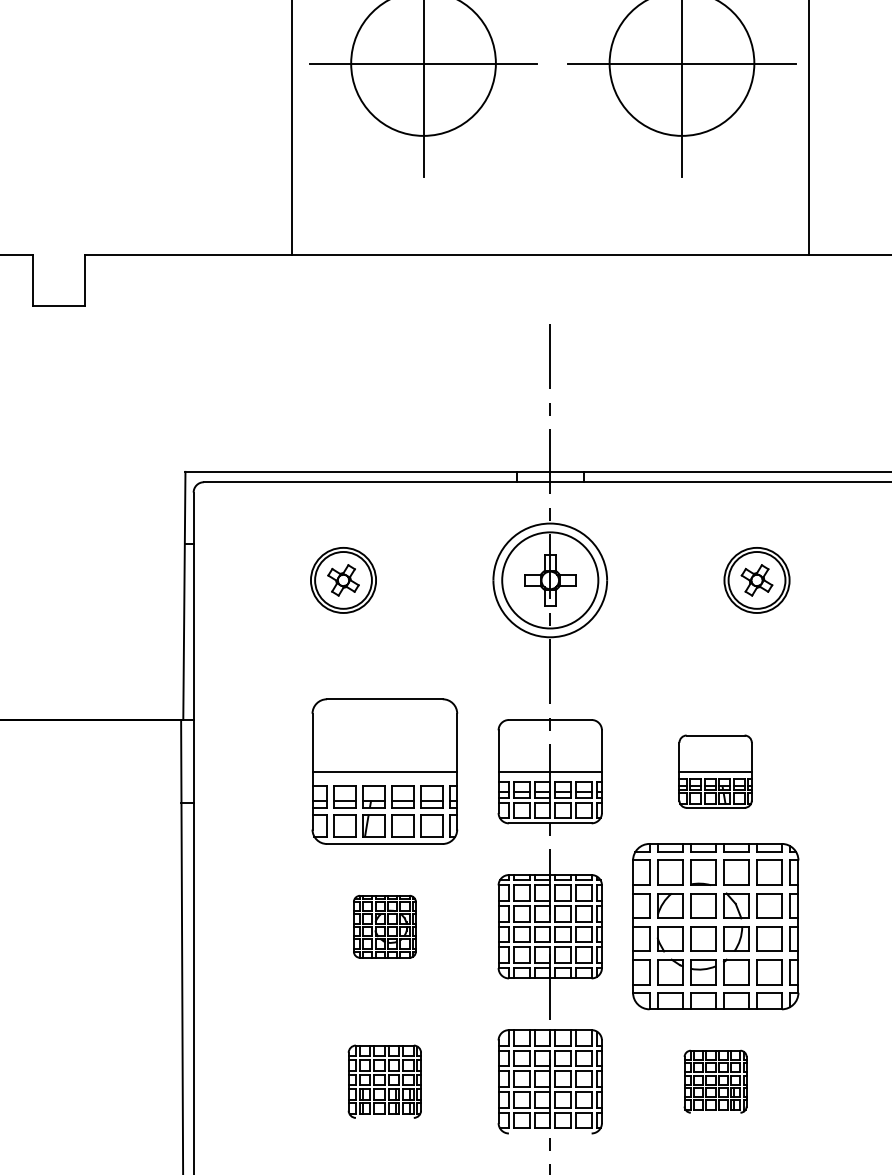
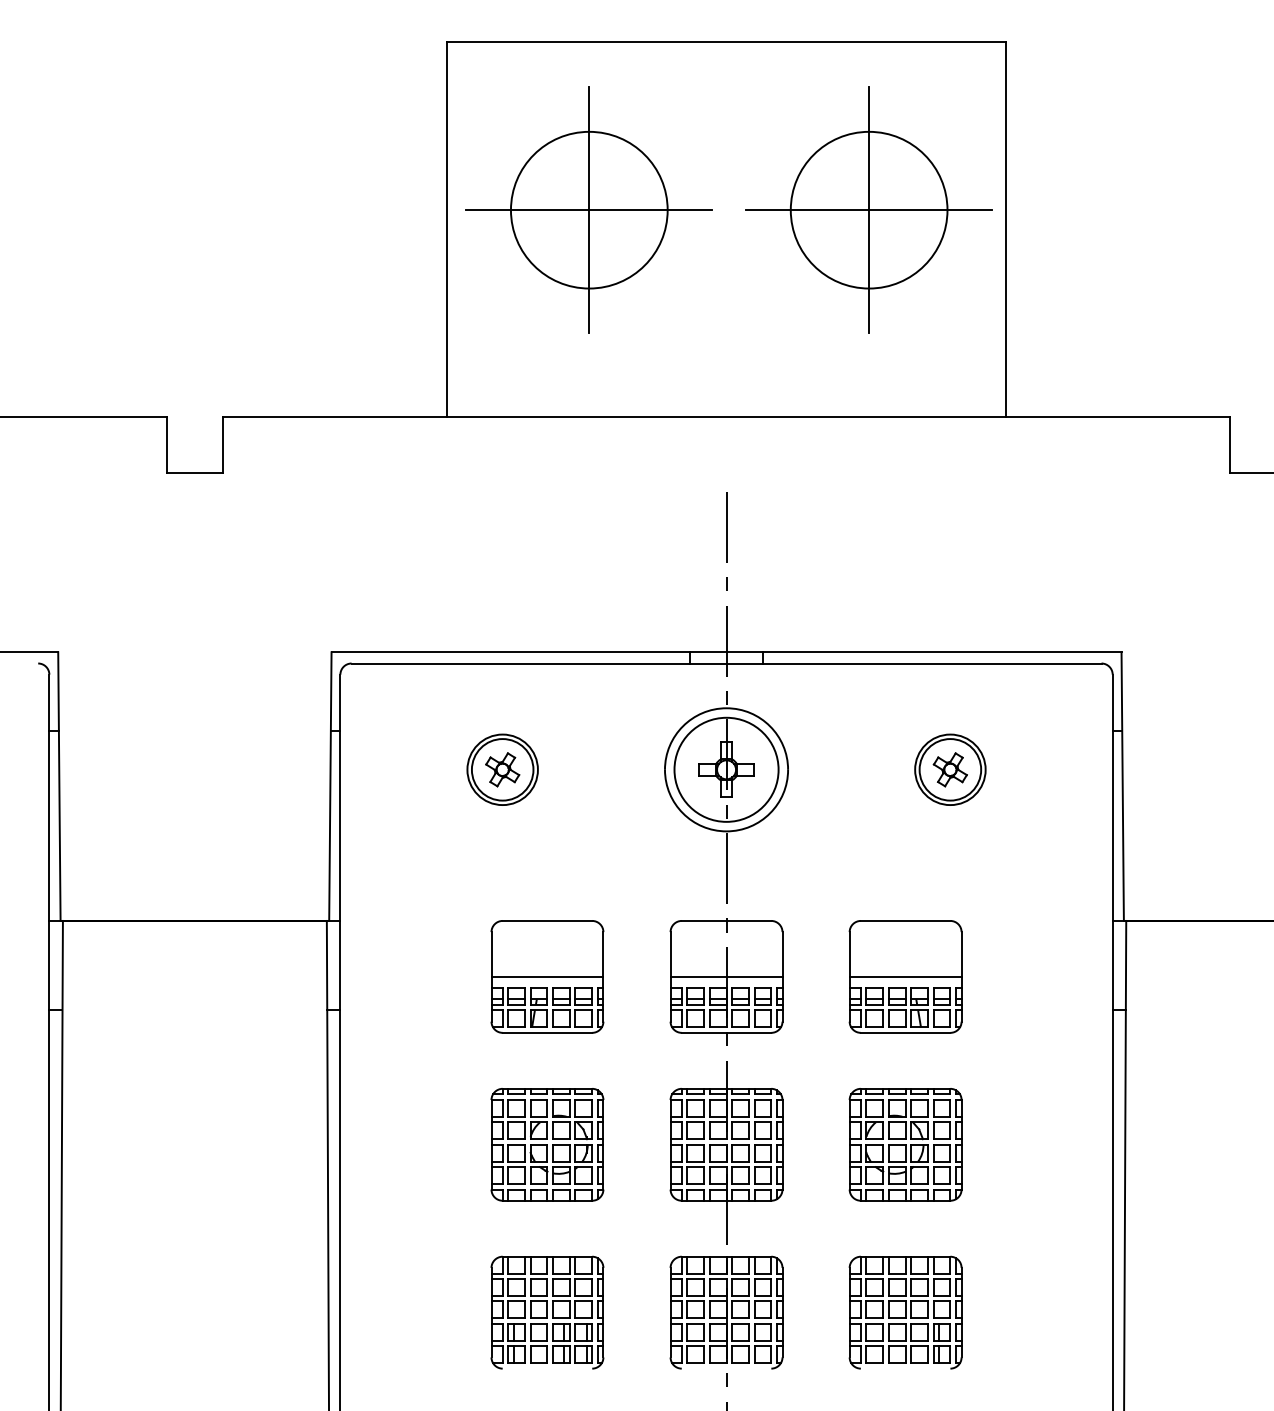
part: (384, 771) -> (547, 976), size x0.71
part: (715, 771) -> (905, 976), size x1.43
part: (384, 926) -> (547, 1144), size x1.67
part: (715, 926) -> (905, 1144), size x0.62
part: (384, 1081) -> (547, 1312), size x1.43
part: (715, 1081) -> (905, 1312), size x1.67

